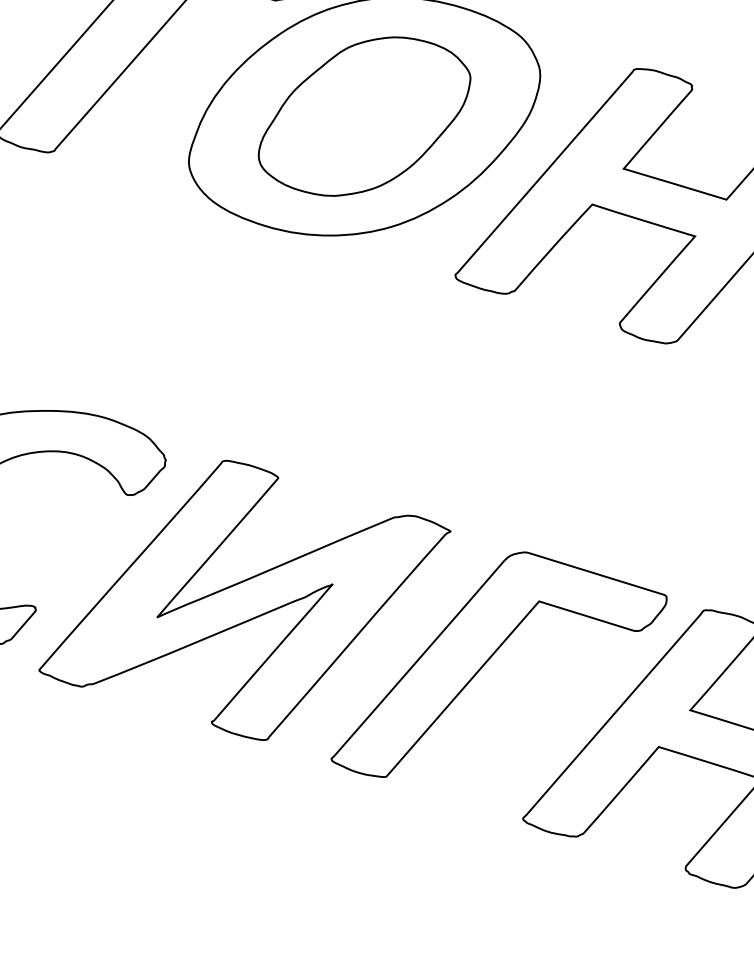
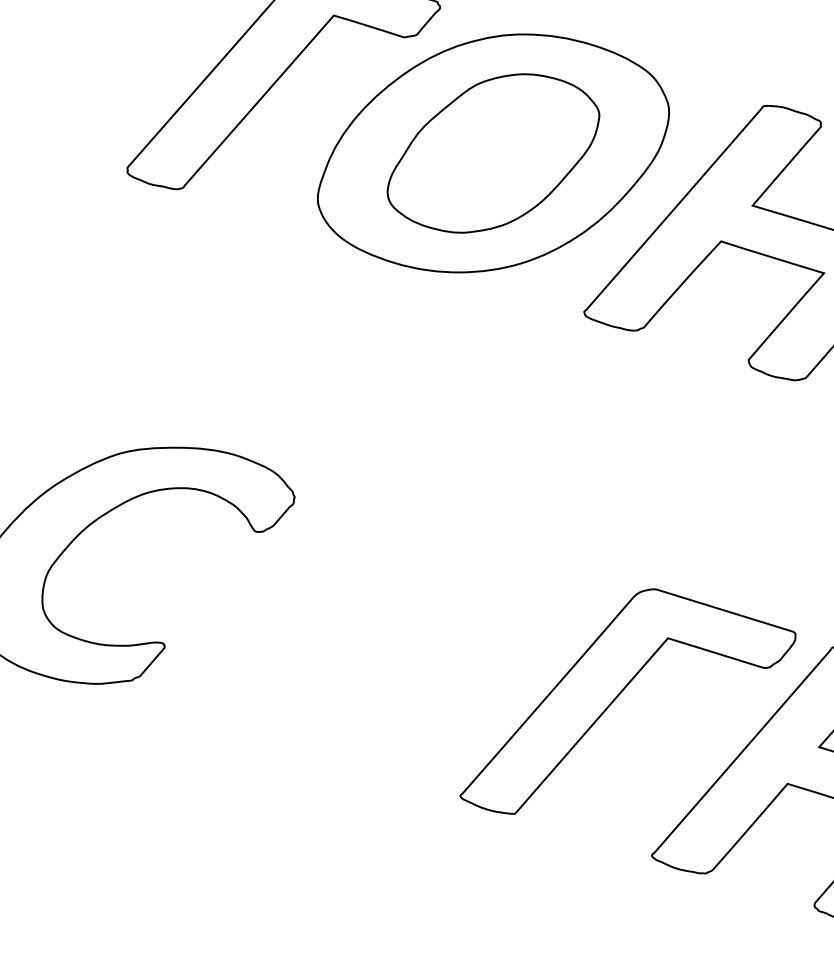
part: (244, 599) -> (373, 636), removed

